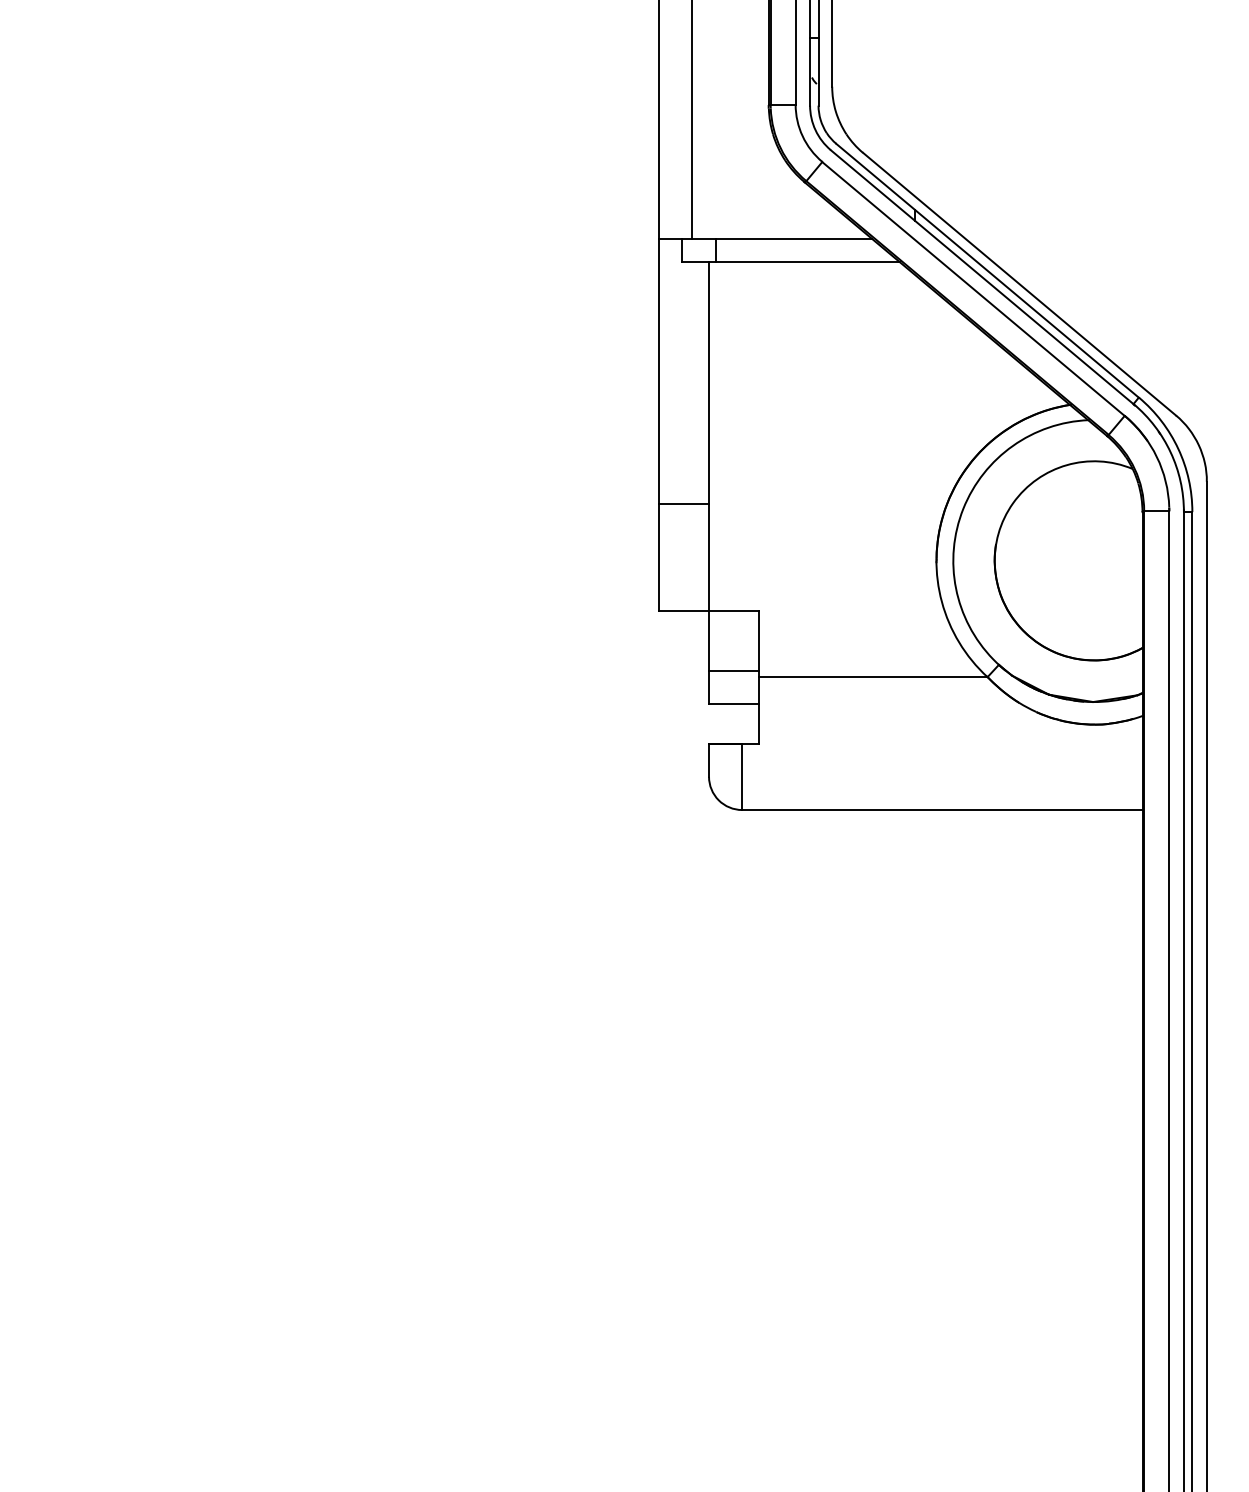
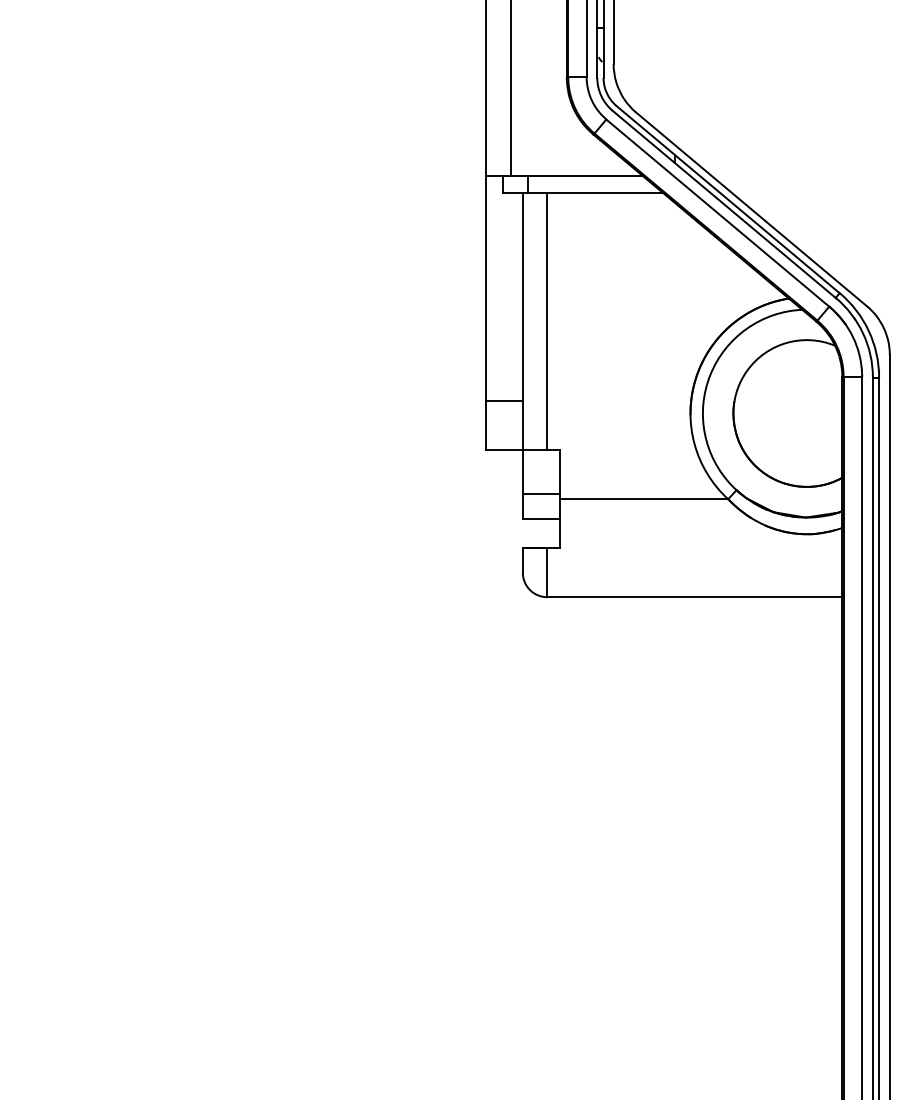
line: (742, 436) -> (547, 321), added
line: (684, 504) -> (504, 401), moved

